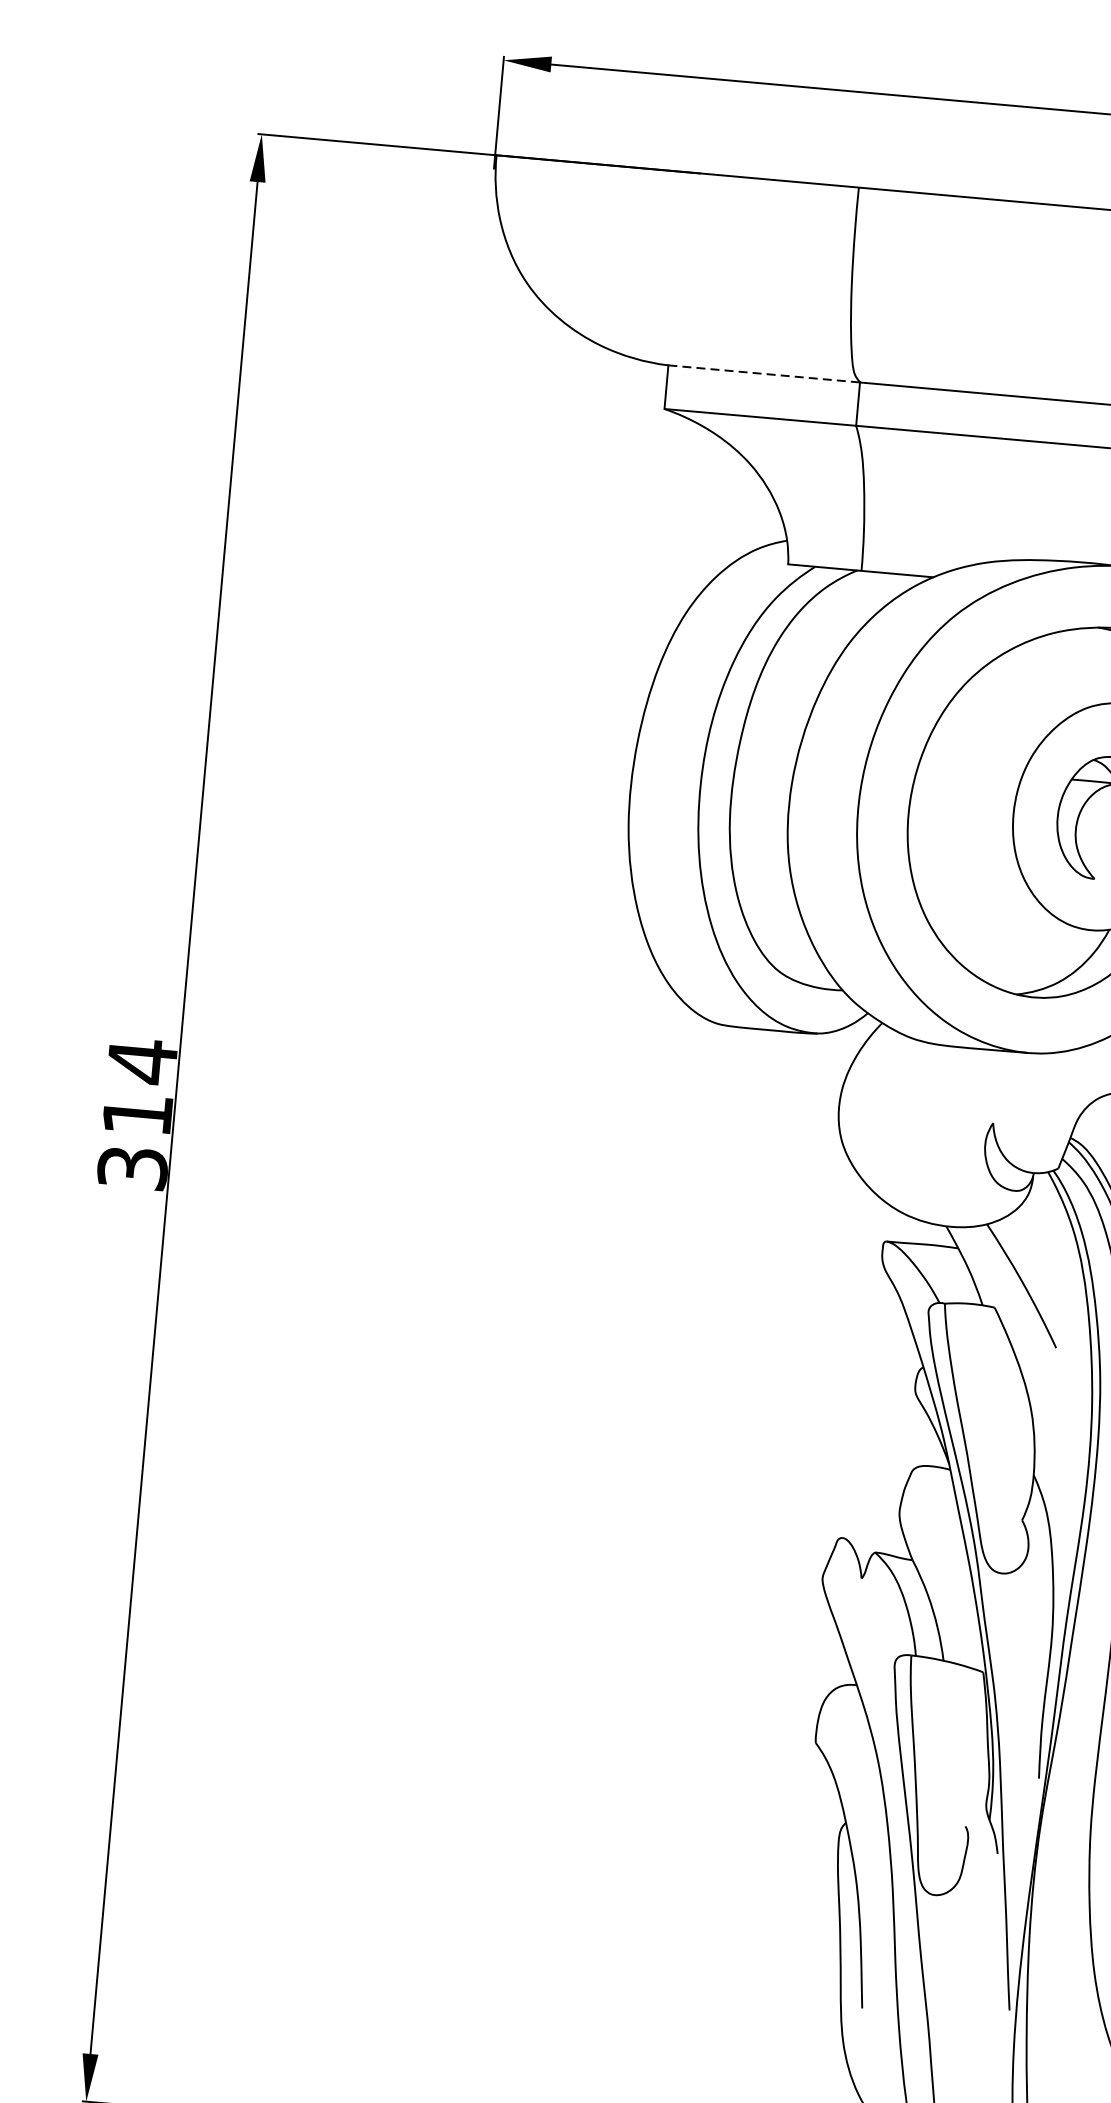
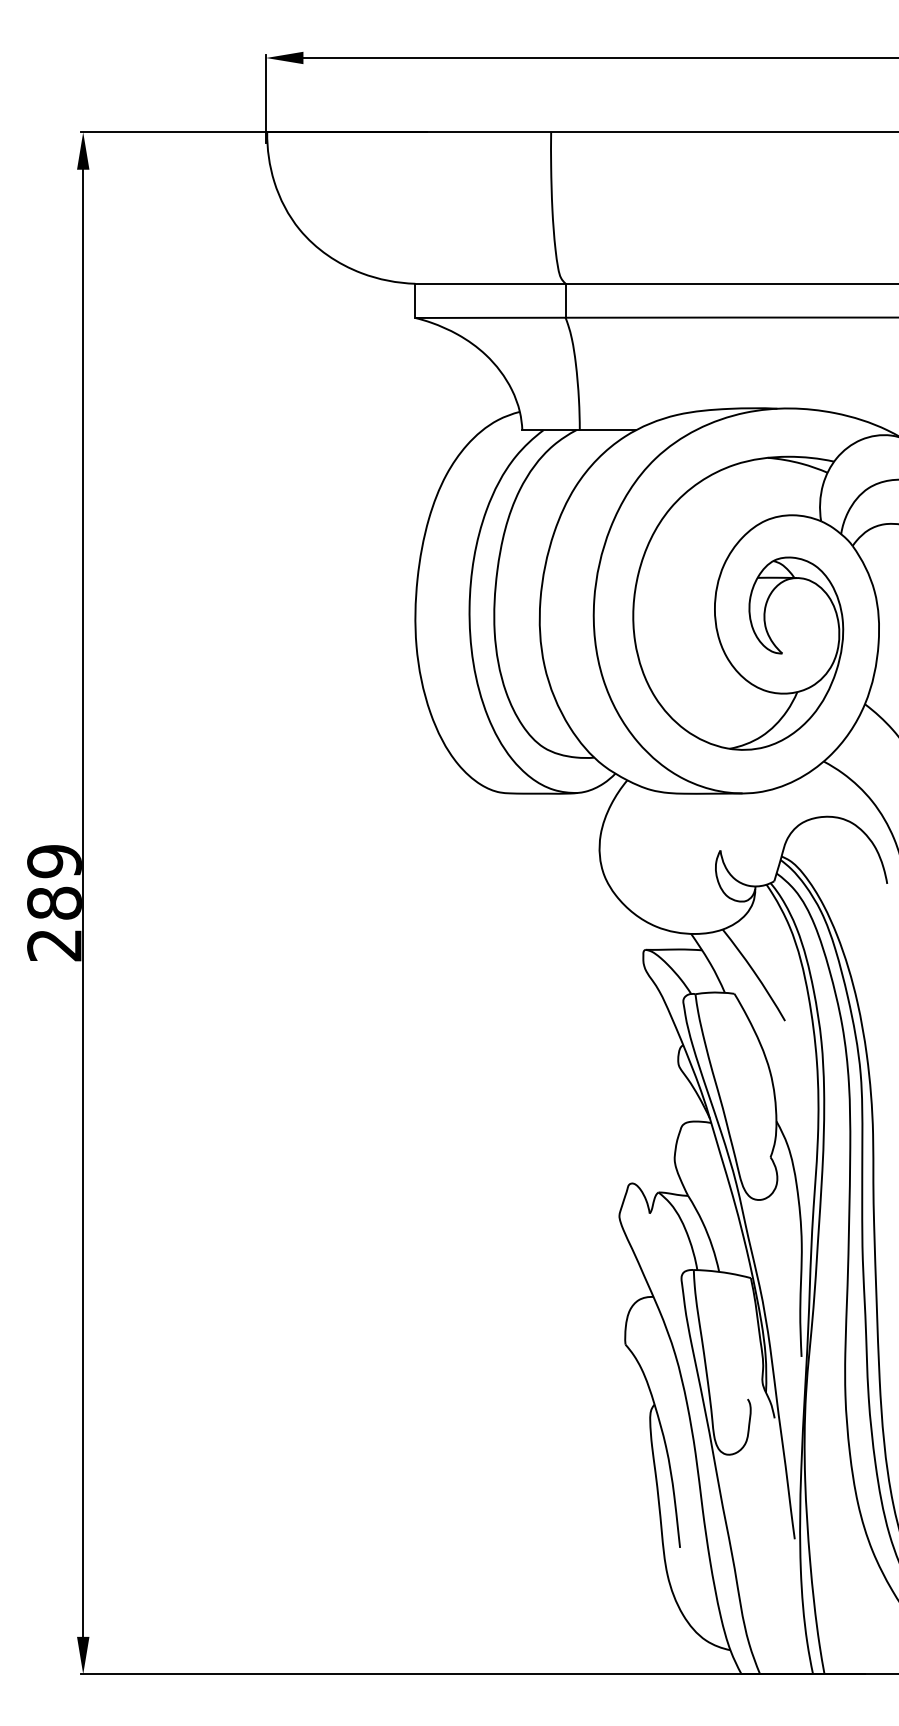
line: (764, 373) -> (490, 283), dashed -> solid
text: (137, 1113) -> (54, 902), 314 -> 289

